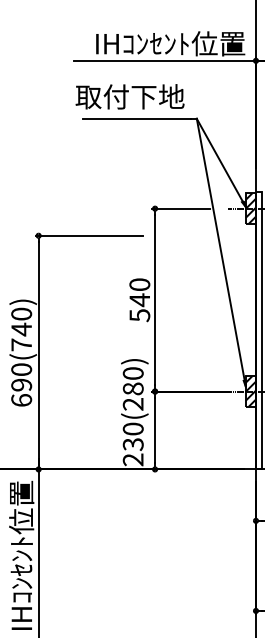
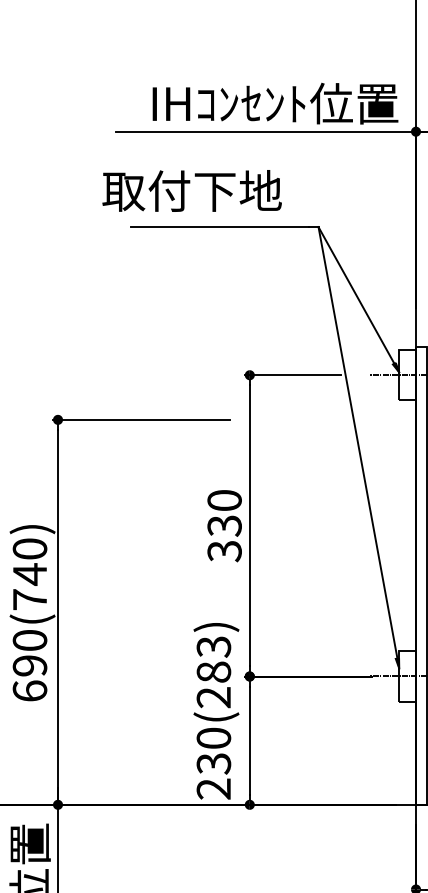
text: (129, 96) -> (191, 190), moved
hatch: (250, 208) -> (406, 374), removed
text: (139, 307) -> (224, 538), 540 -> 330
text: (133, 373) -> (214, 646), 230(280) -> 230(283)
hatch: (250, 391) -> (406, 676), removed

